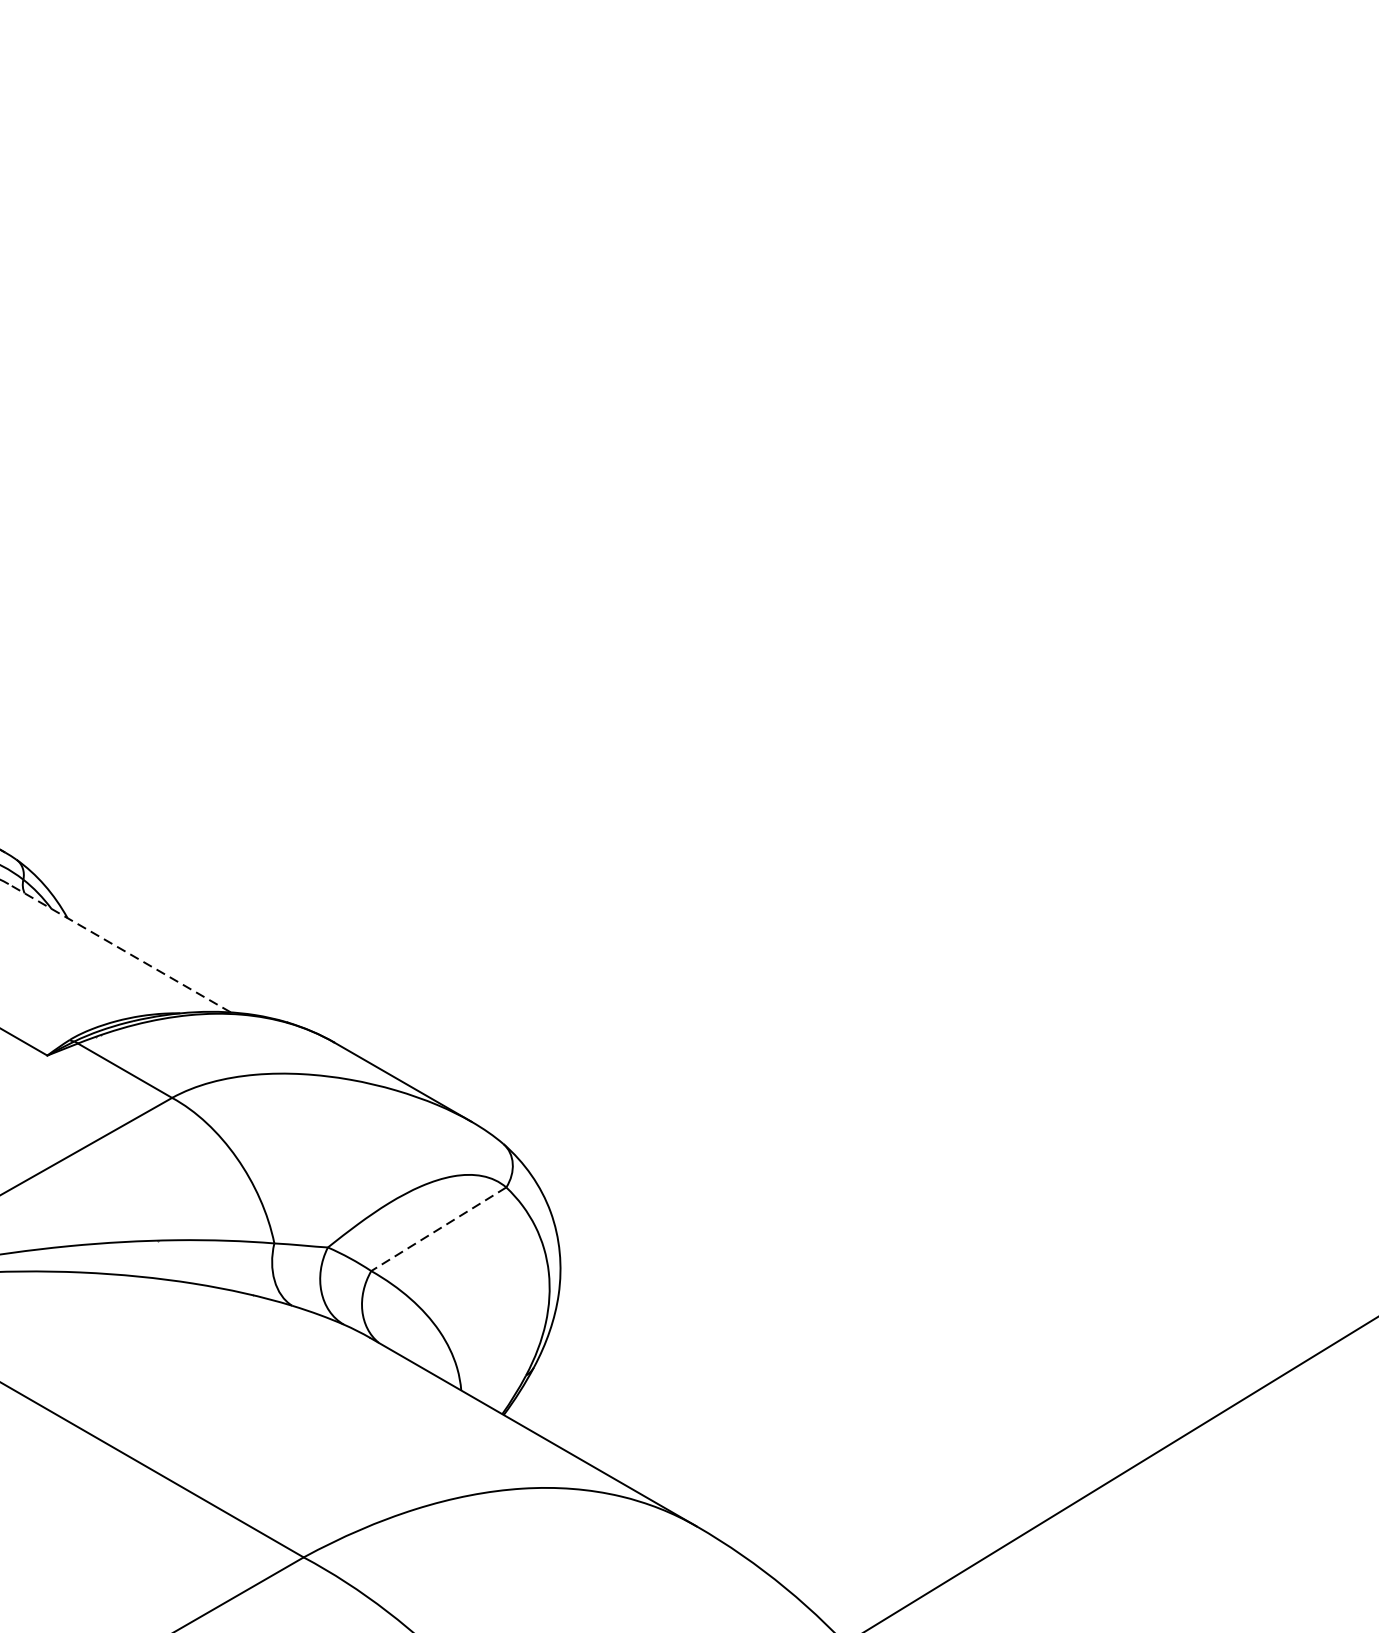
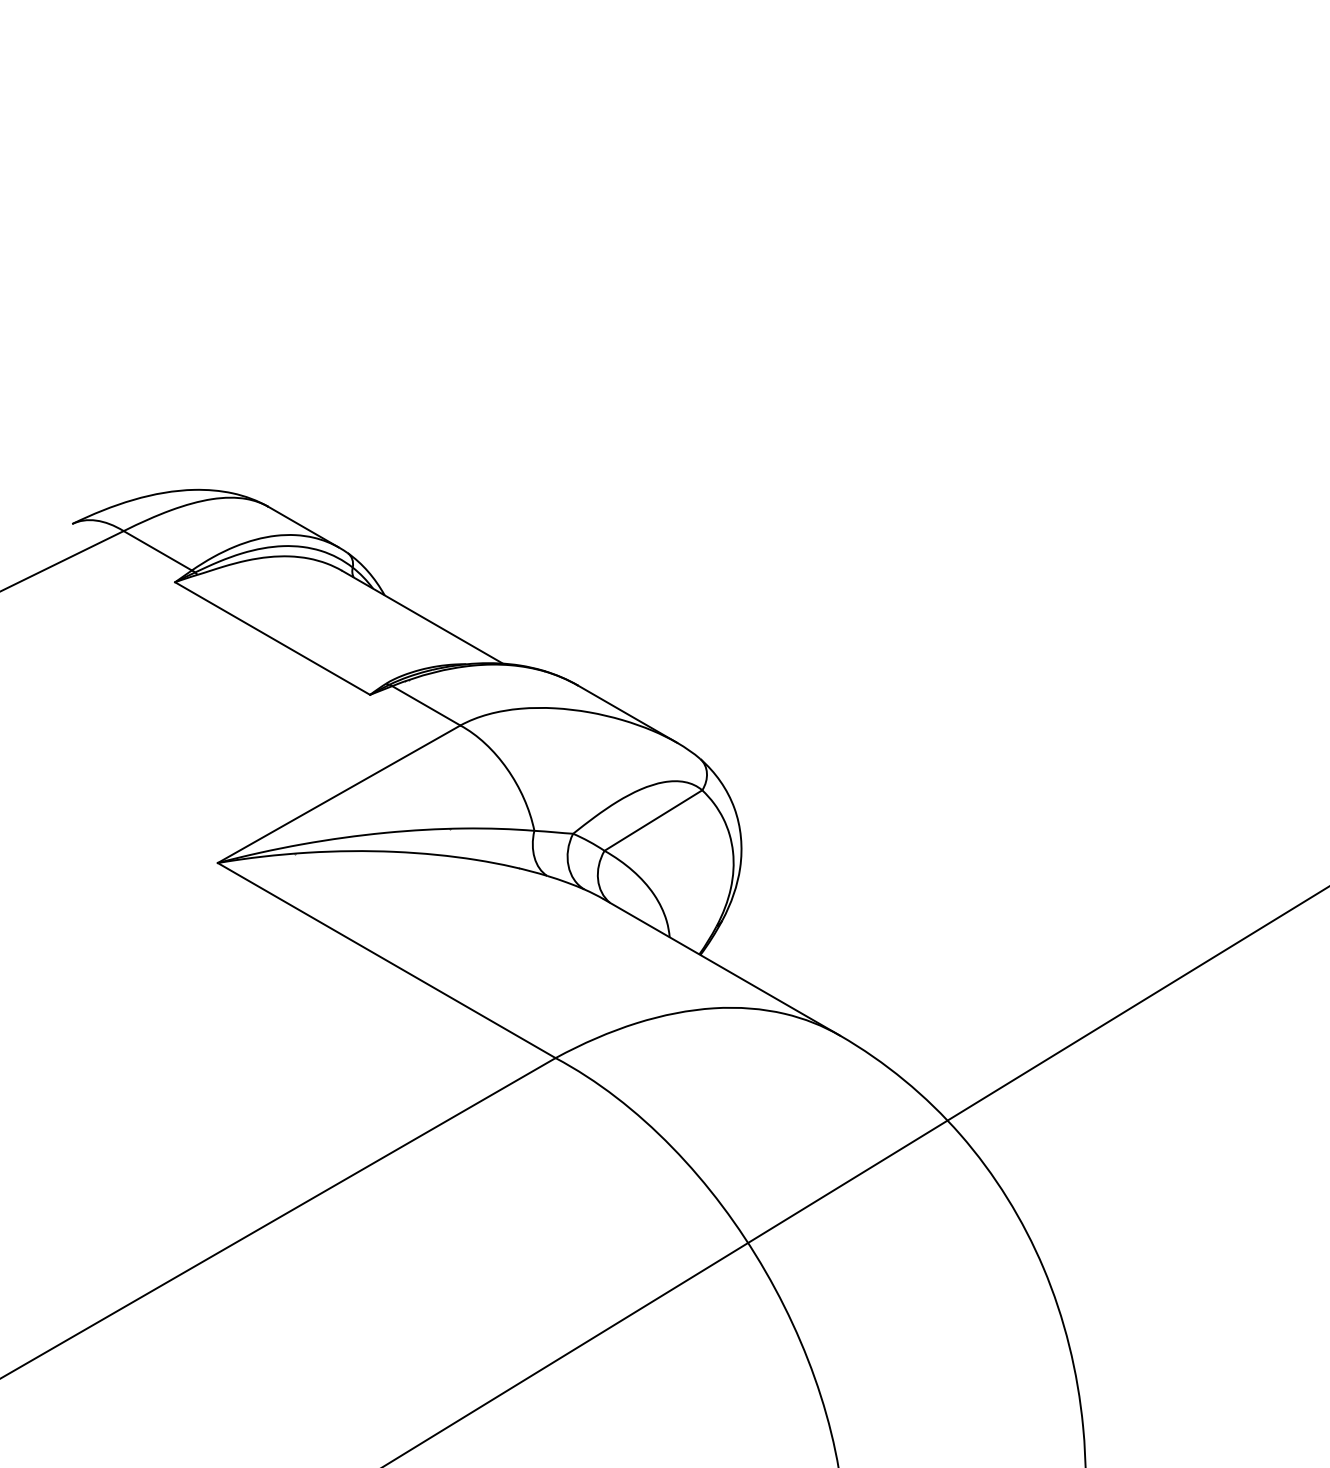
line: (119, 948) -> (422, 617), dashed -> solid
line: (437, 1229) -> (652, 820), dashed -> solid

